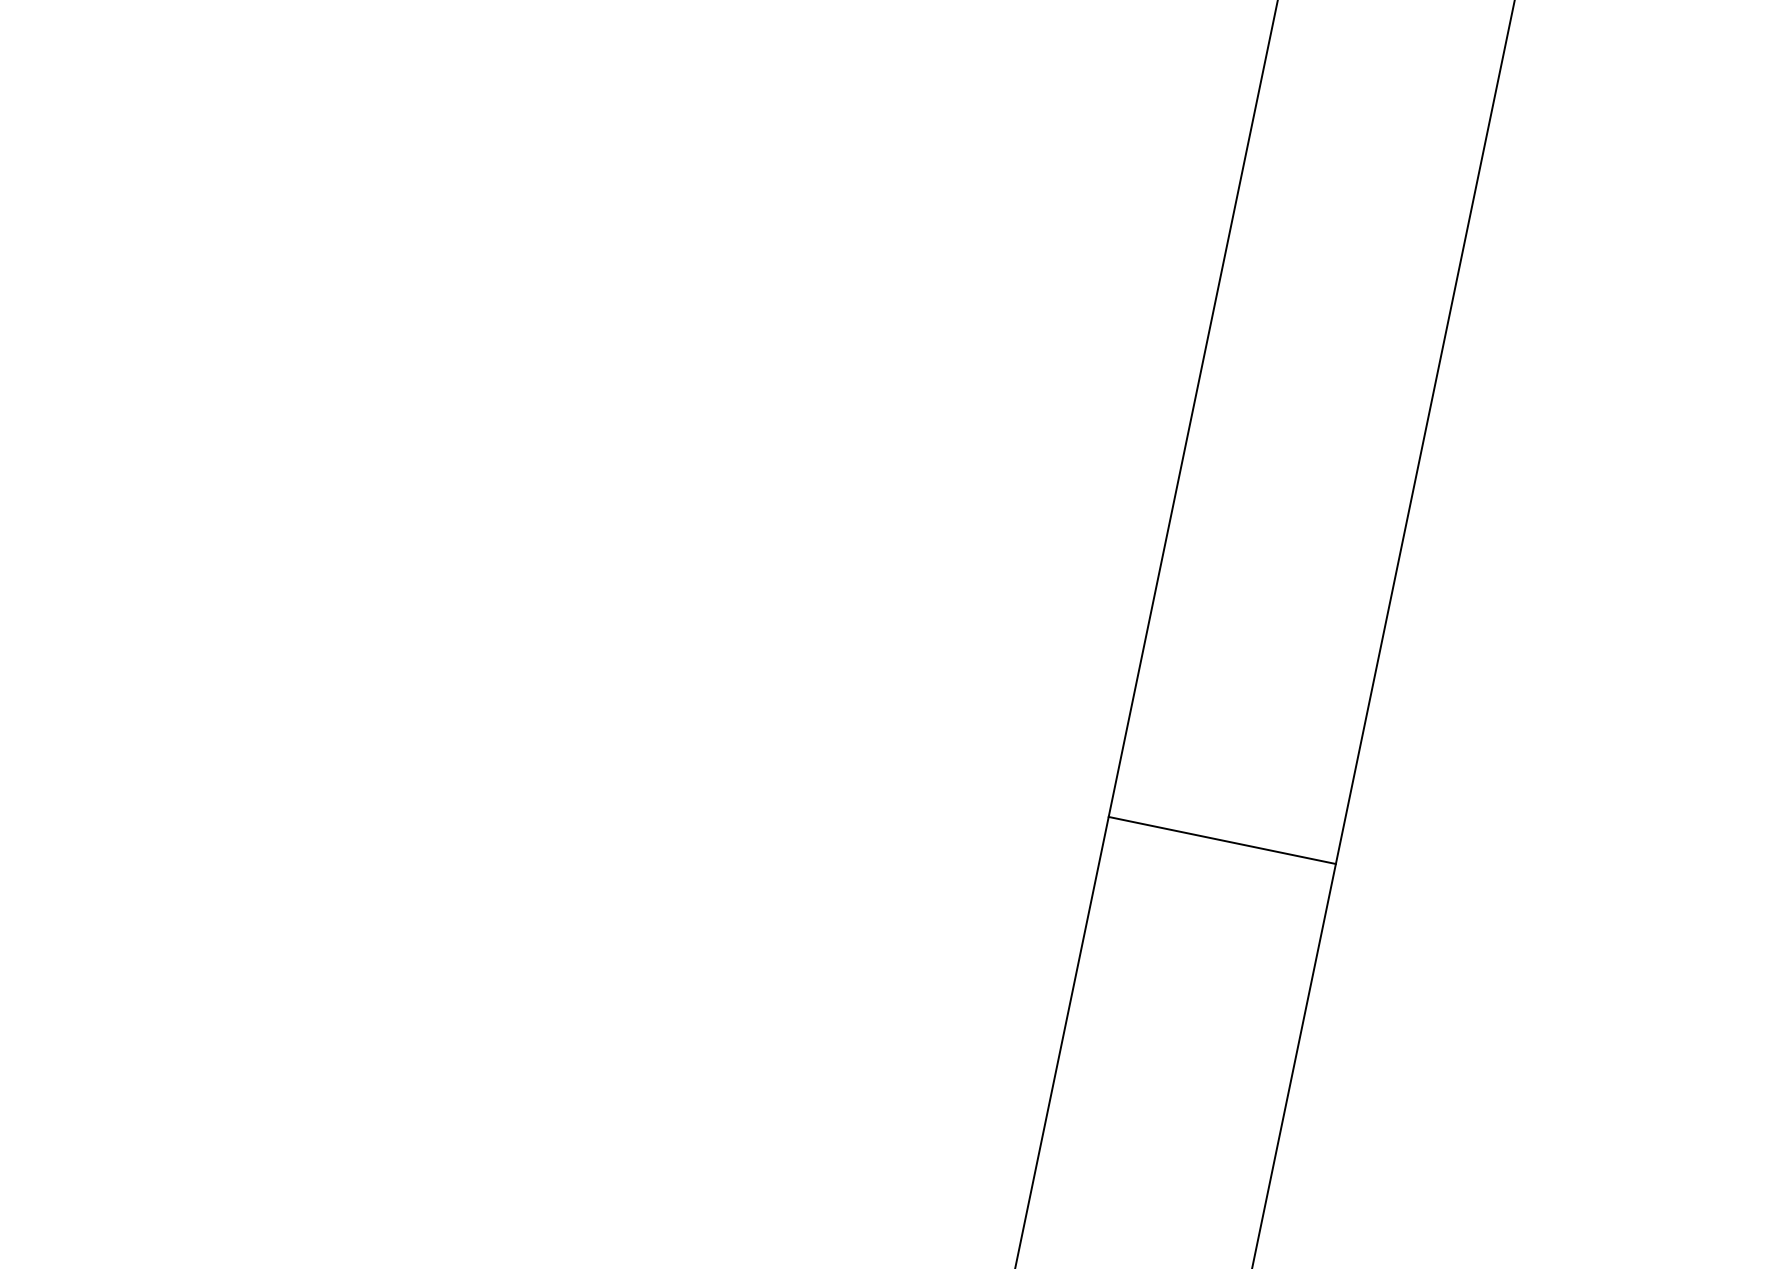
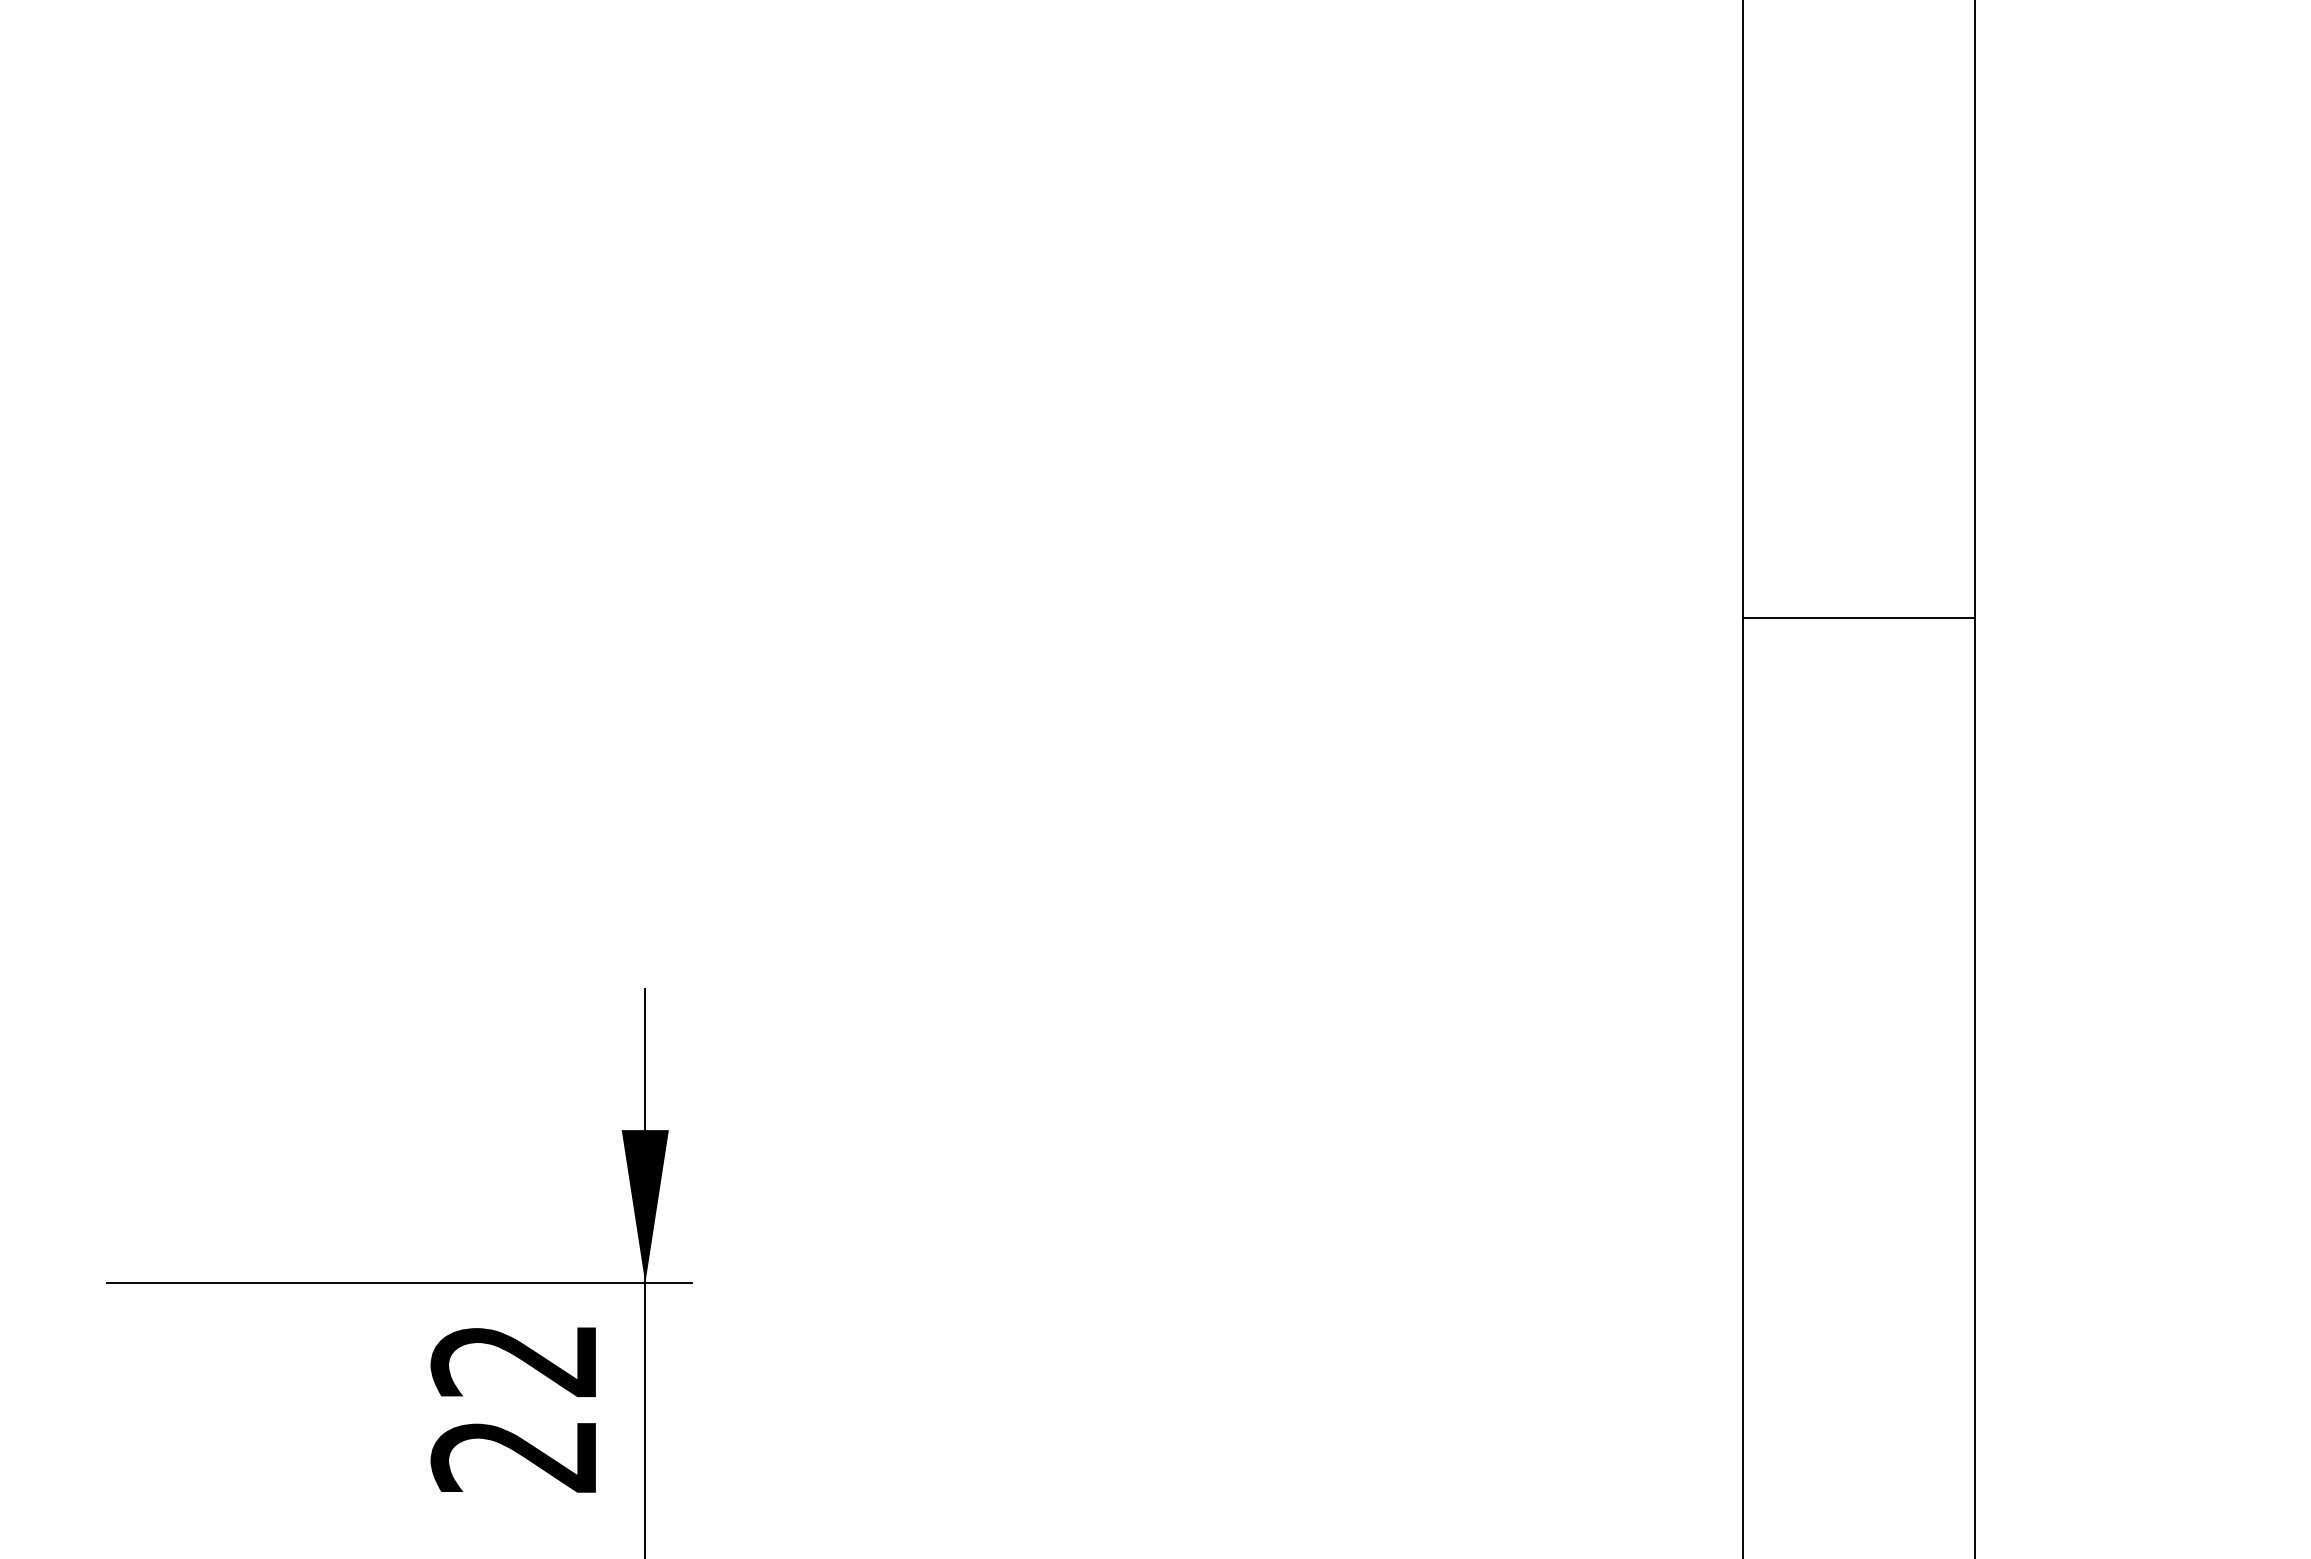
line: (1222, 840) -> (1859, 617), moved

